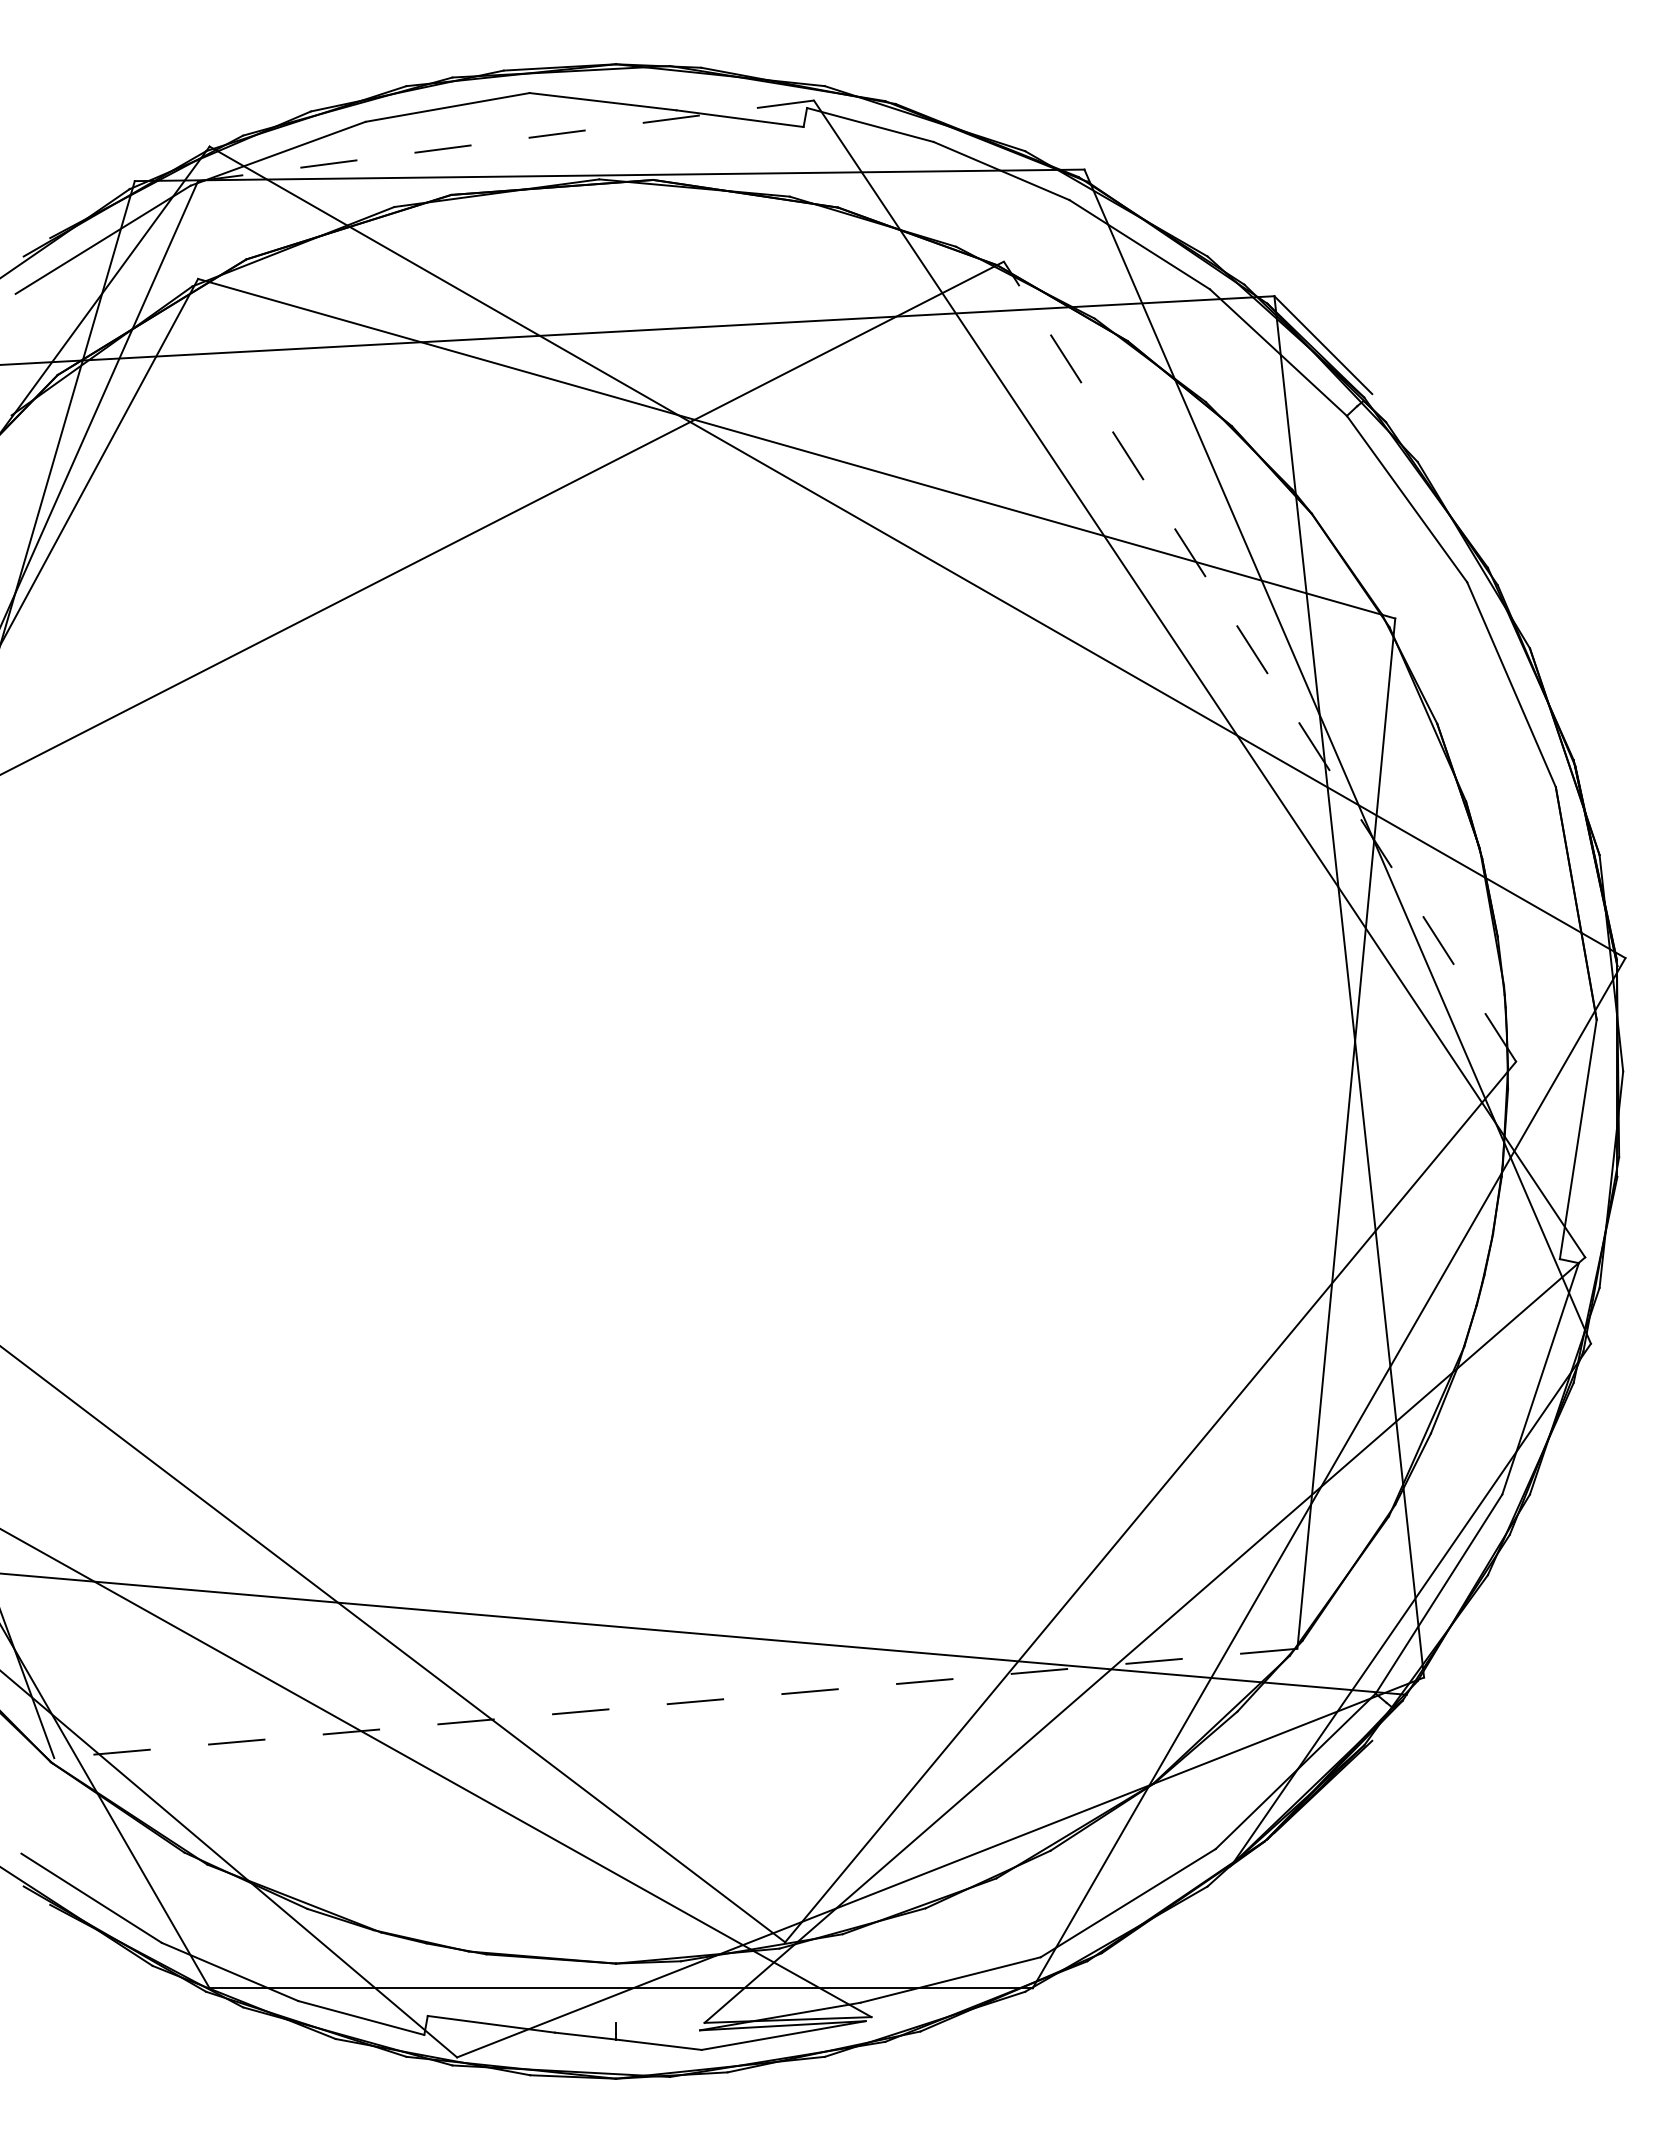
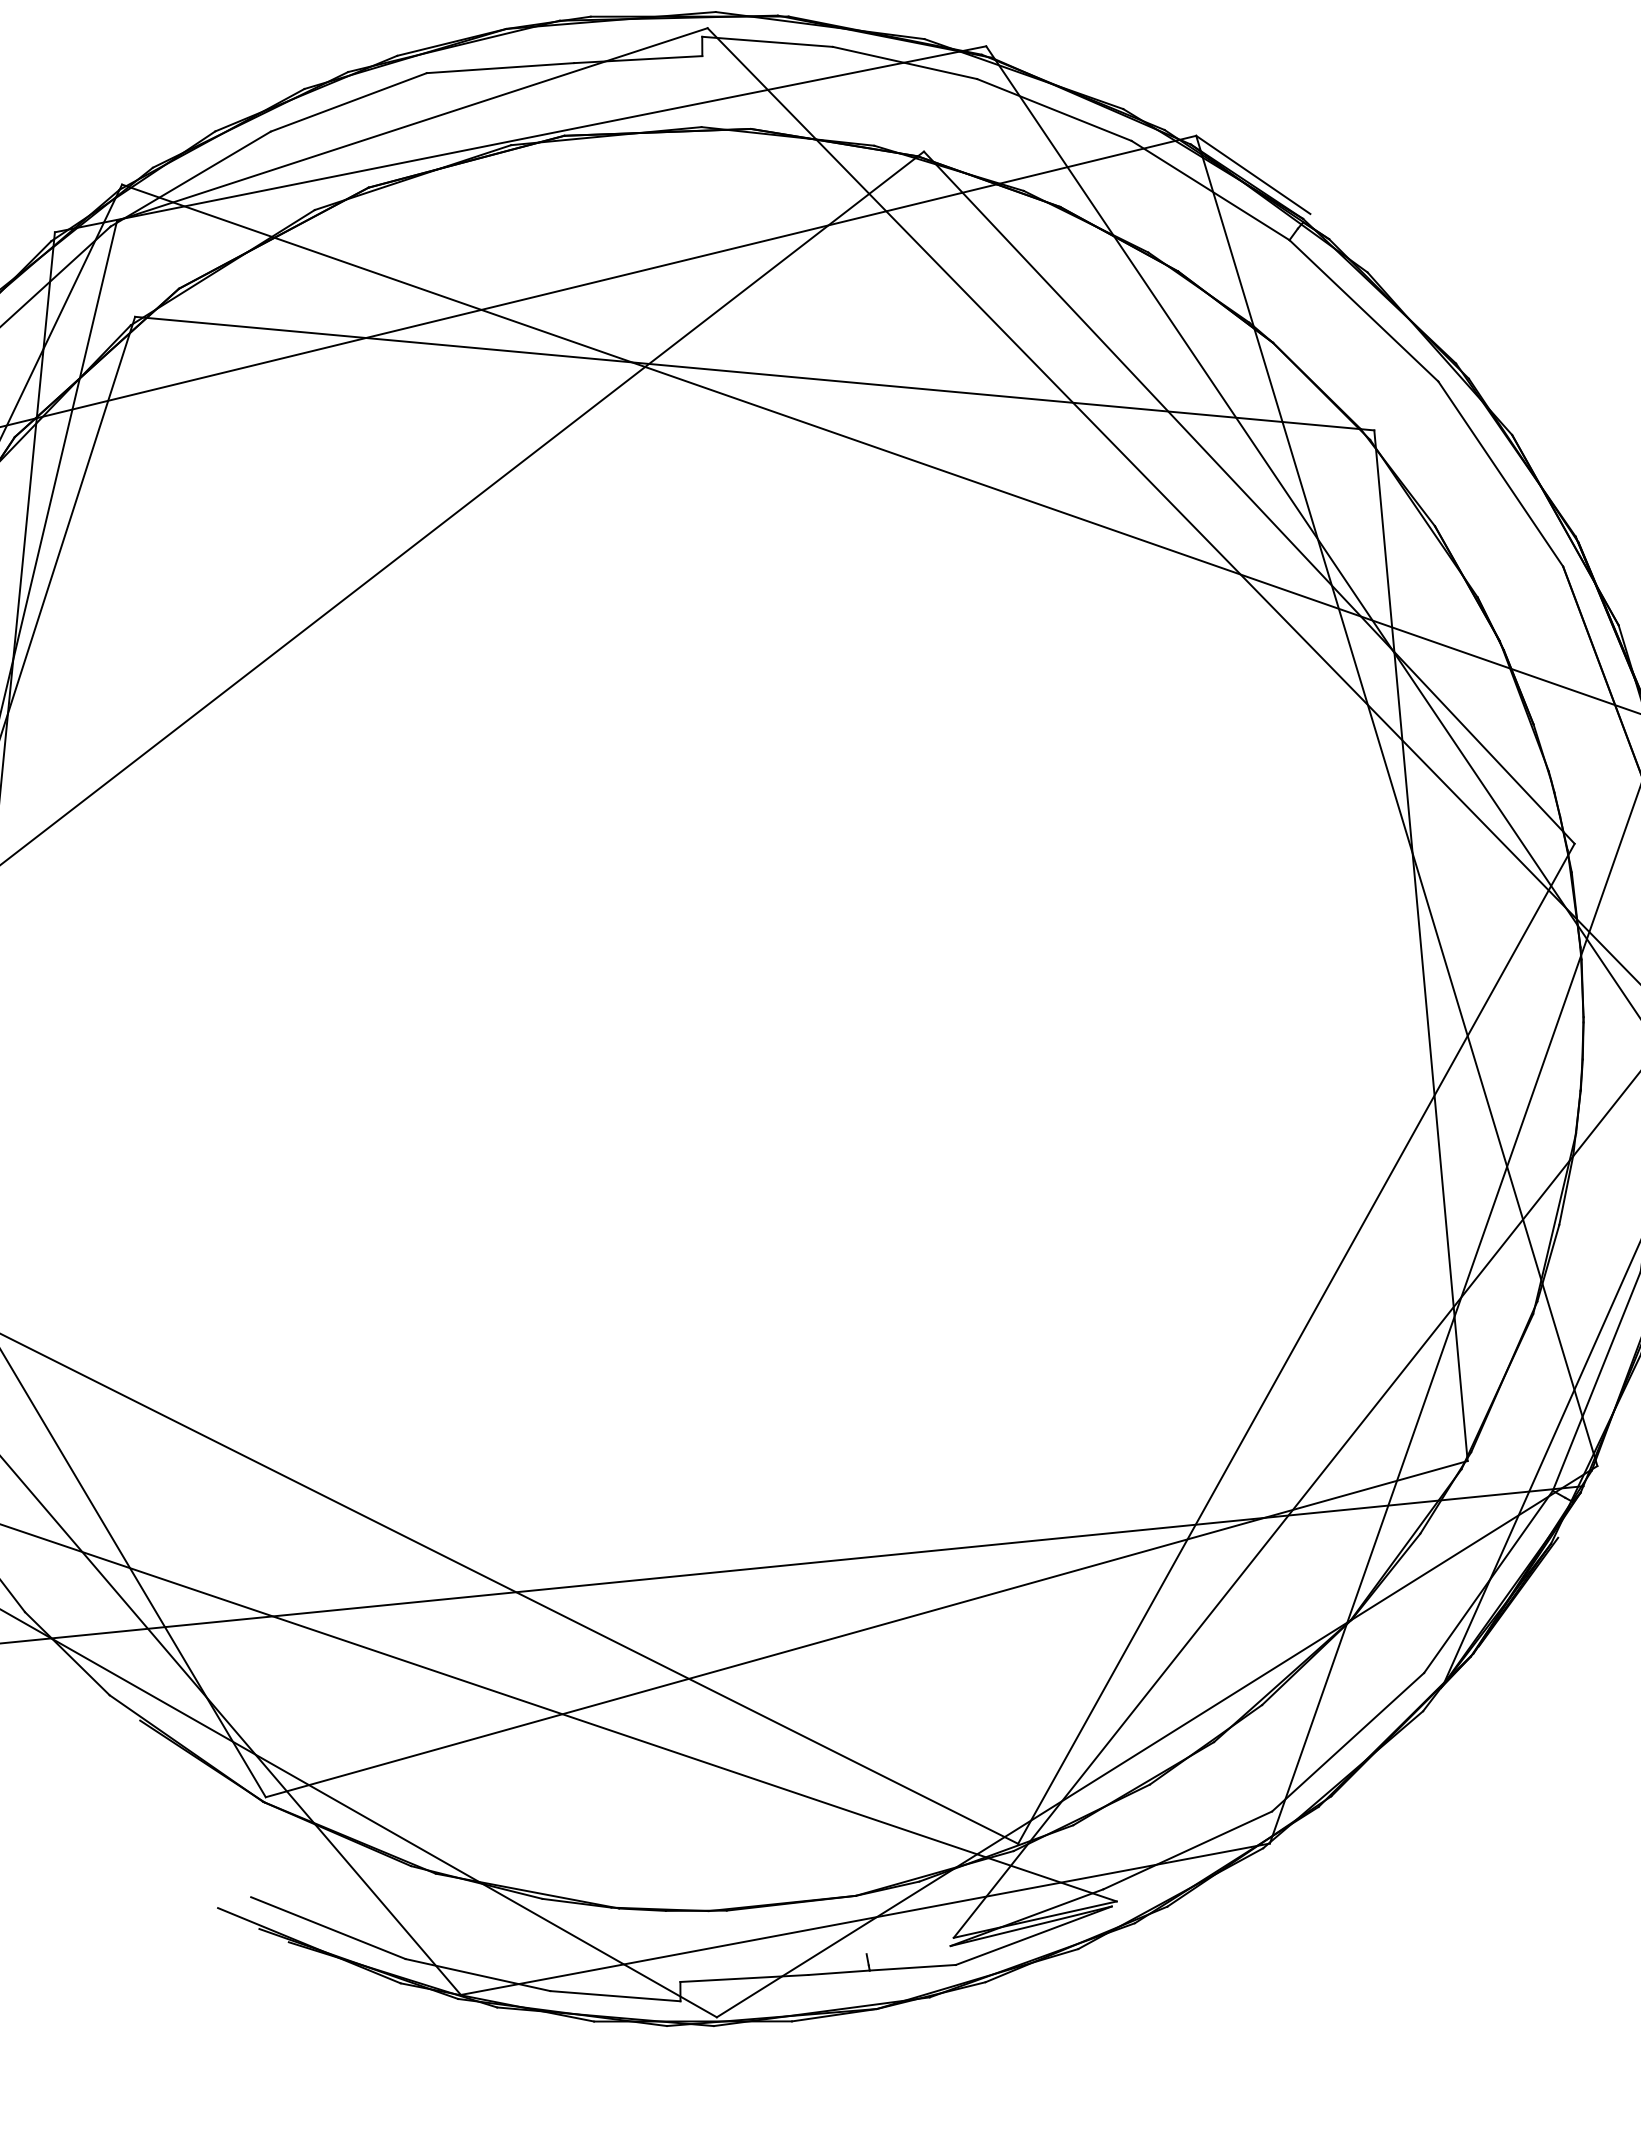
line: (506, 140) -> (412, 124), dashed -> solid
line: (1260, 661) -> (1249, 497), dashed -> solid
line: (675, 1703) -> (866, 1629), dashed -> solid

